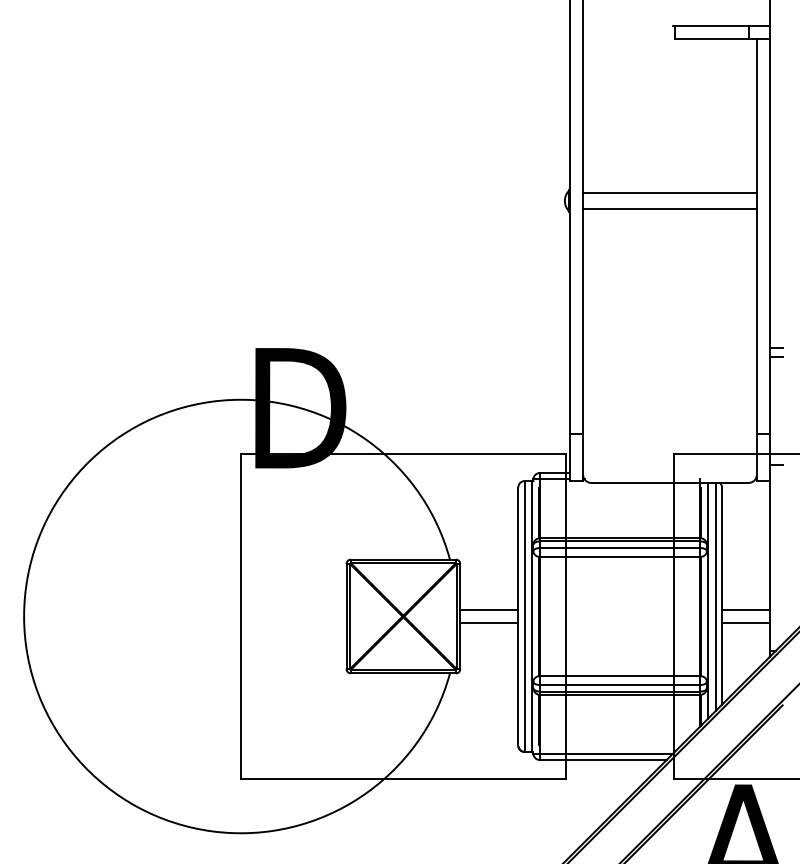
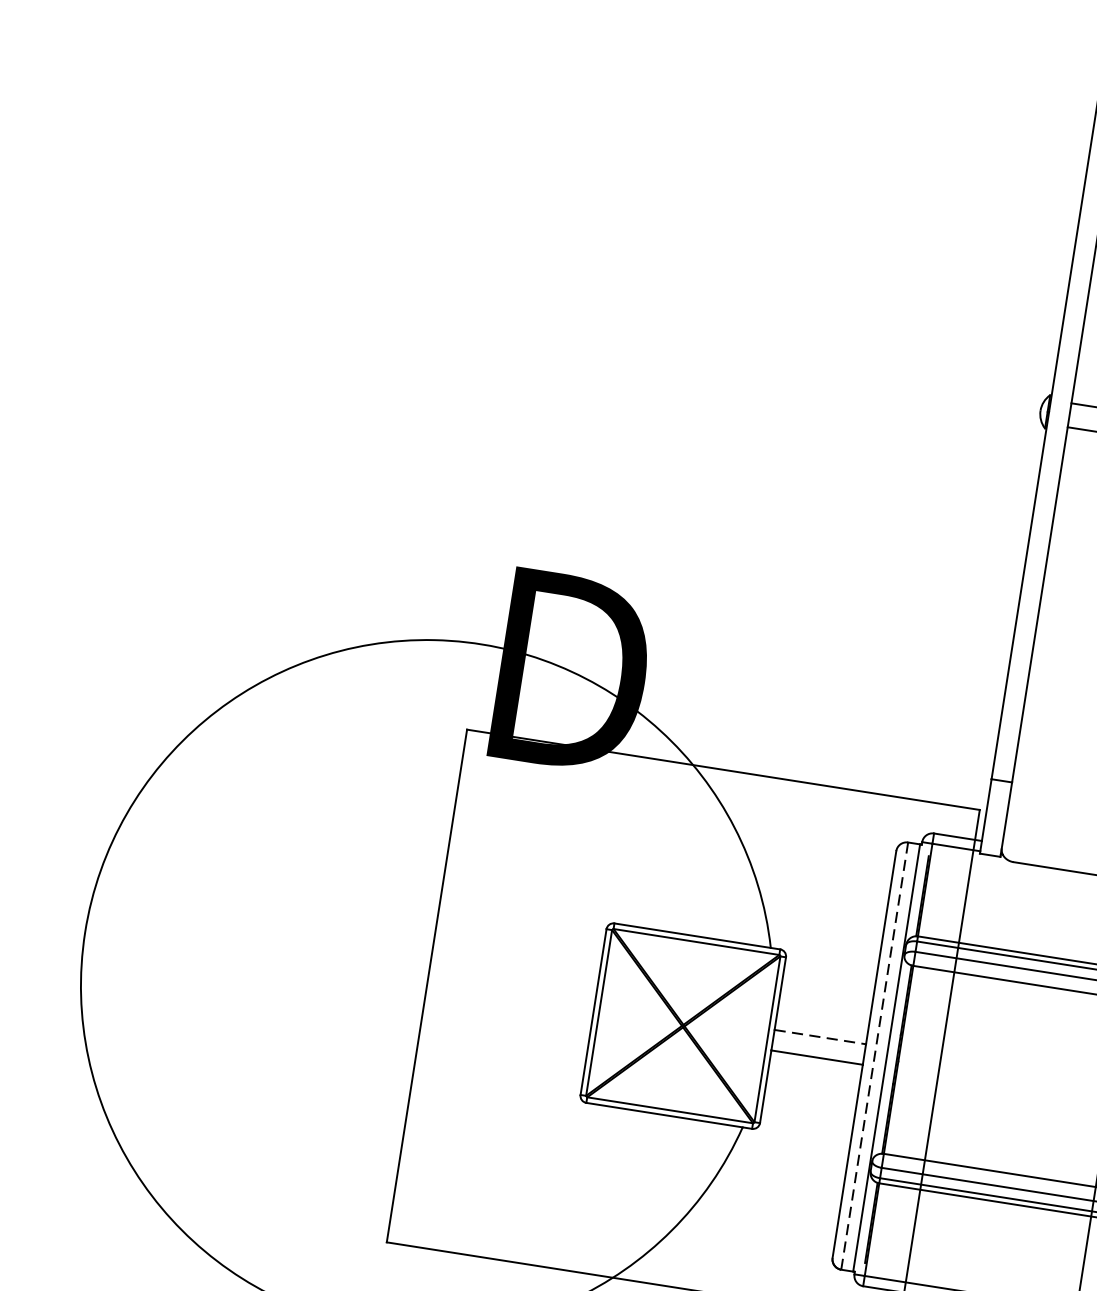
line: (489, 610) -> (820, 1037), solid -> dashed
line: (524, 617) -> (874, 1057), solid -> dashed

